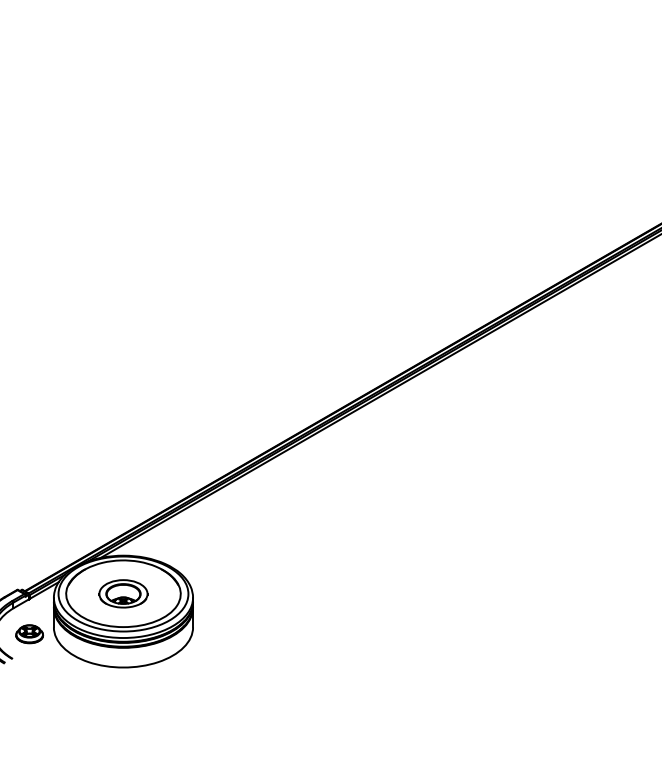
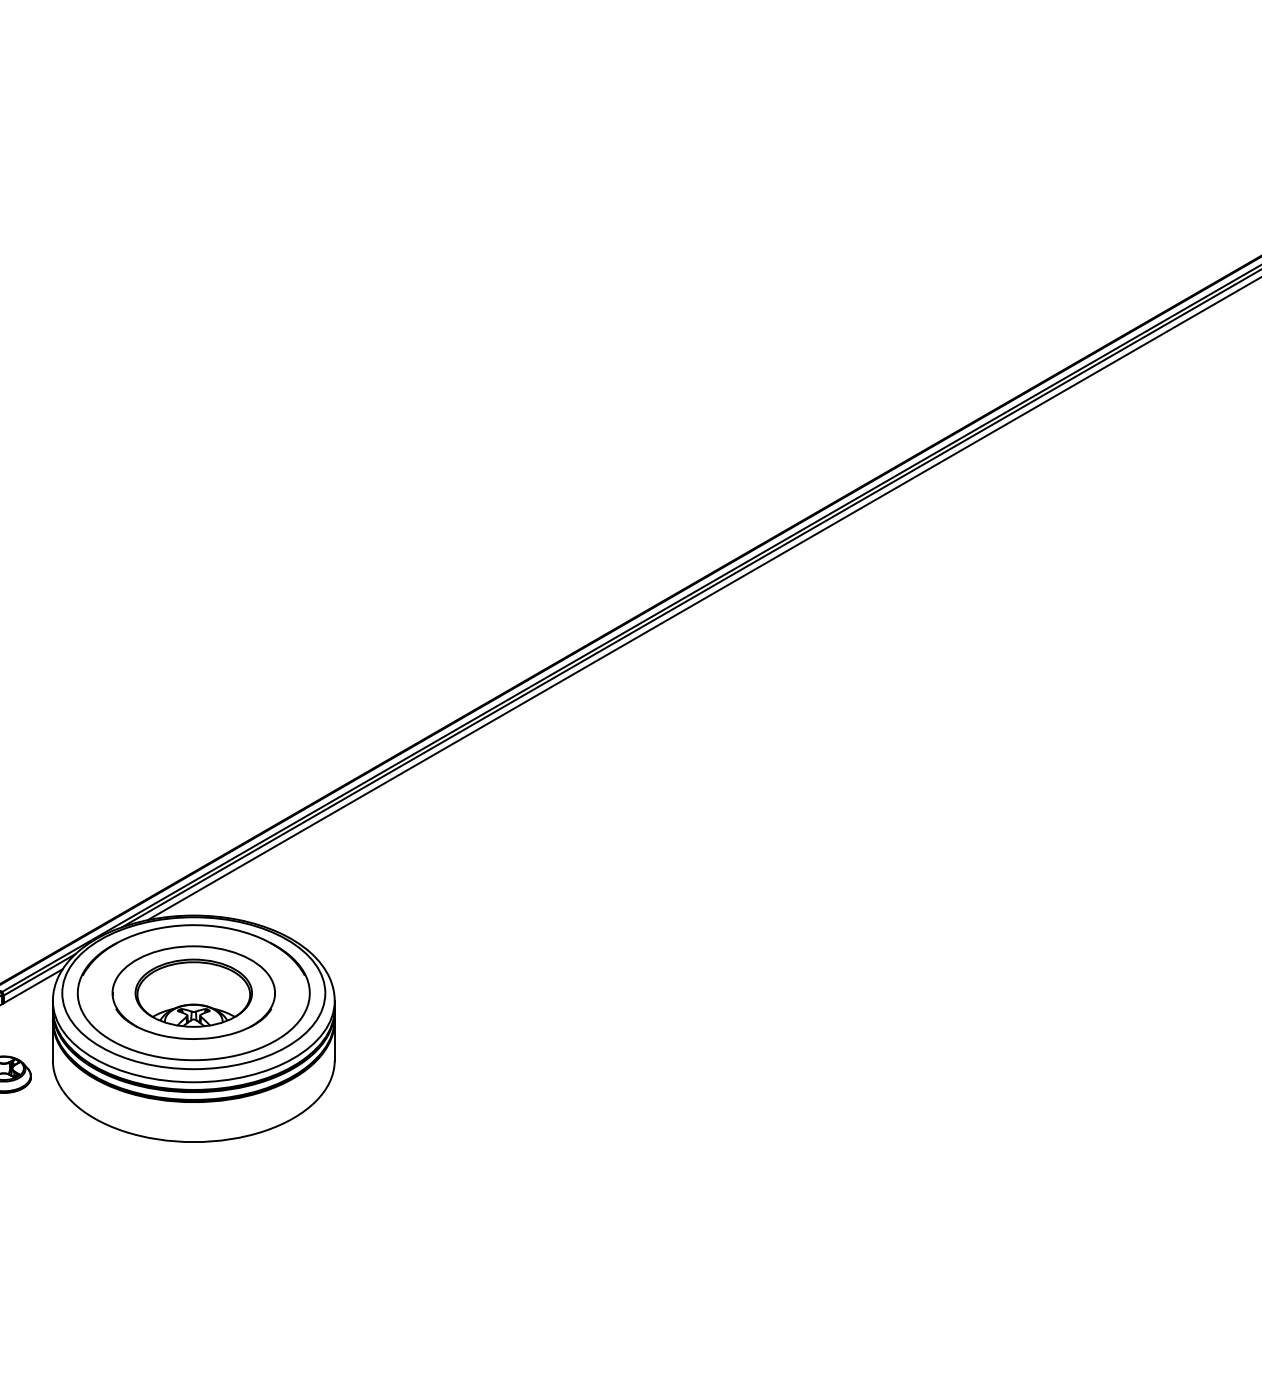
part: (123, 593) -> (193, 992), size x1.67

